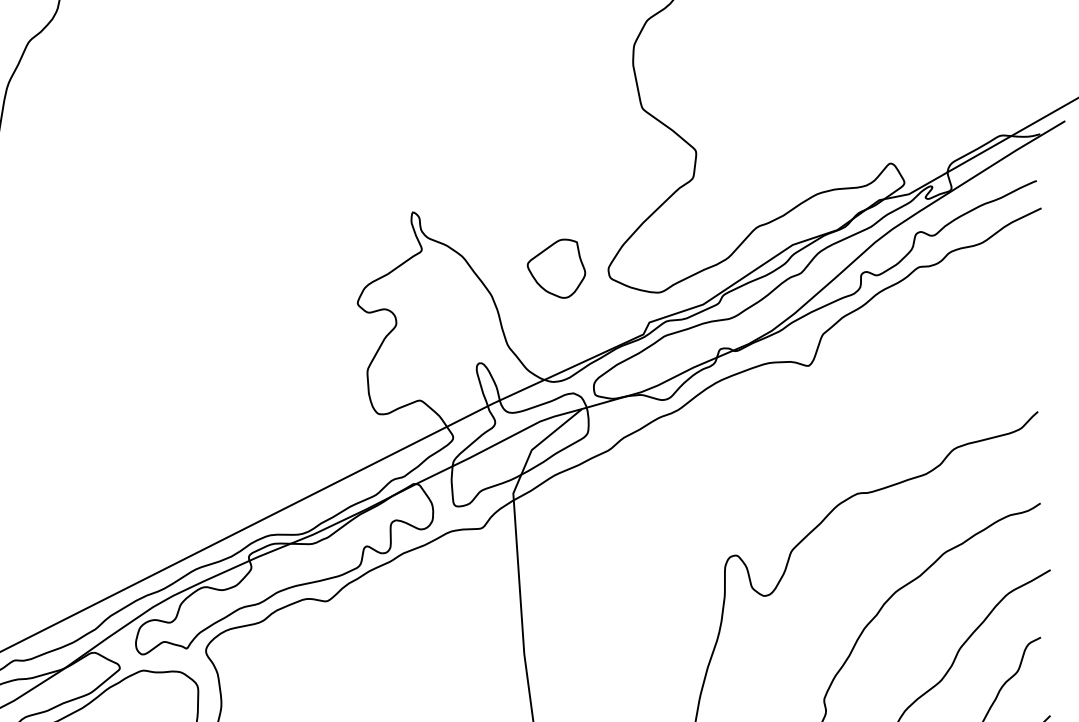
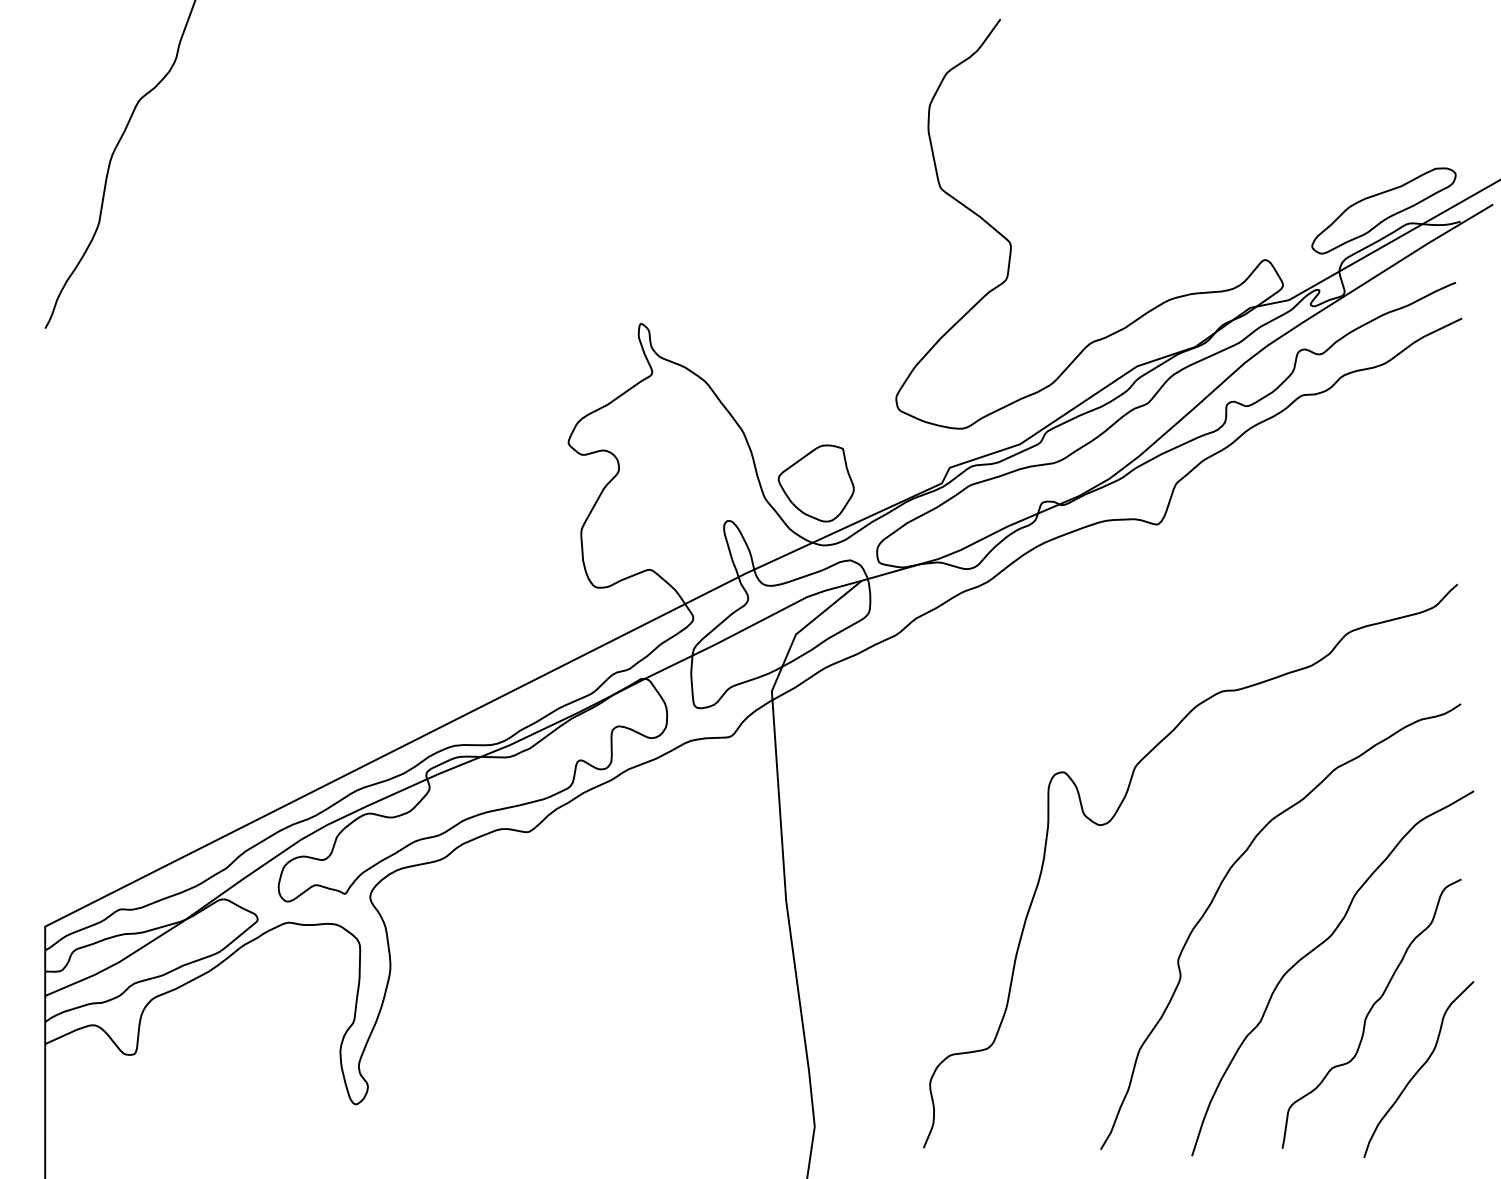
part: (981, 125) -> (1383, 210), added
part: (555, 268) -> (815, 483), moved

